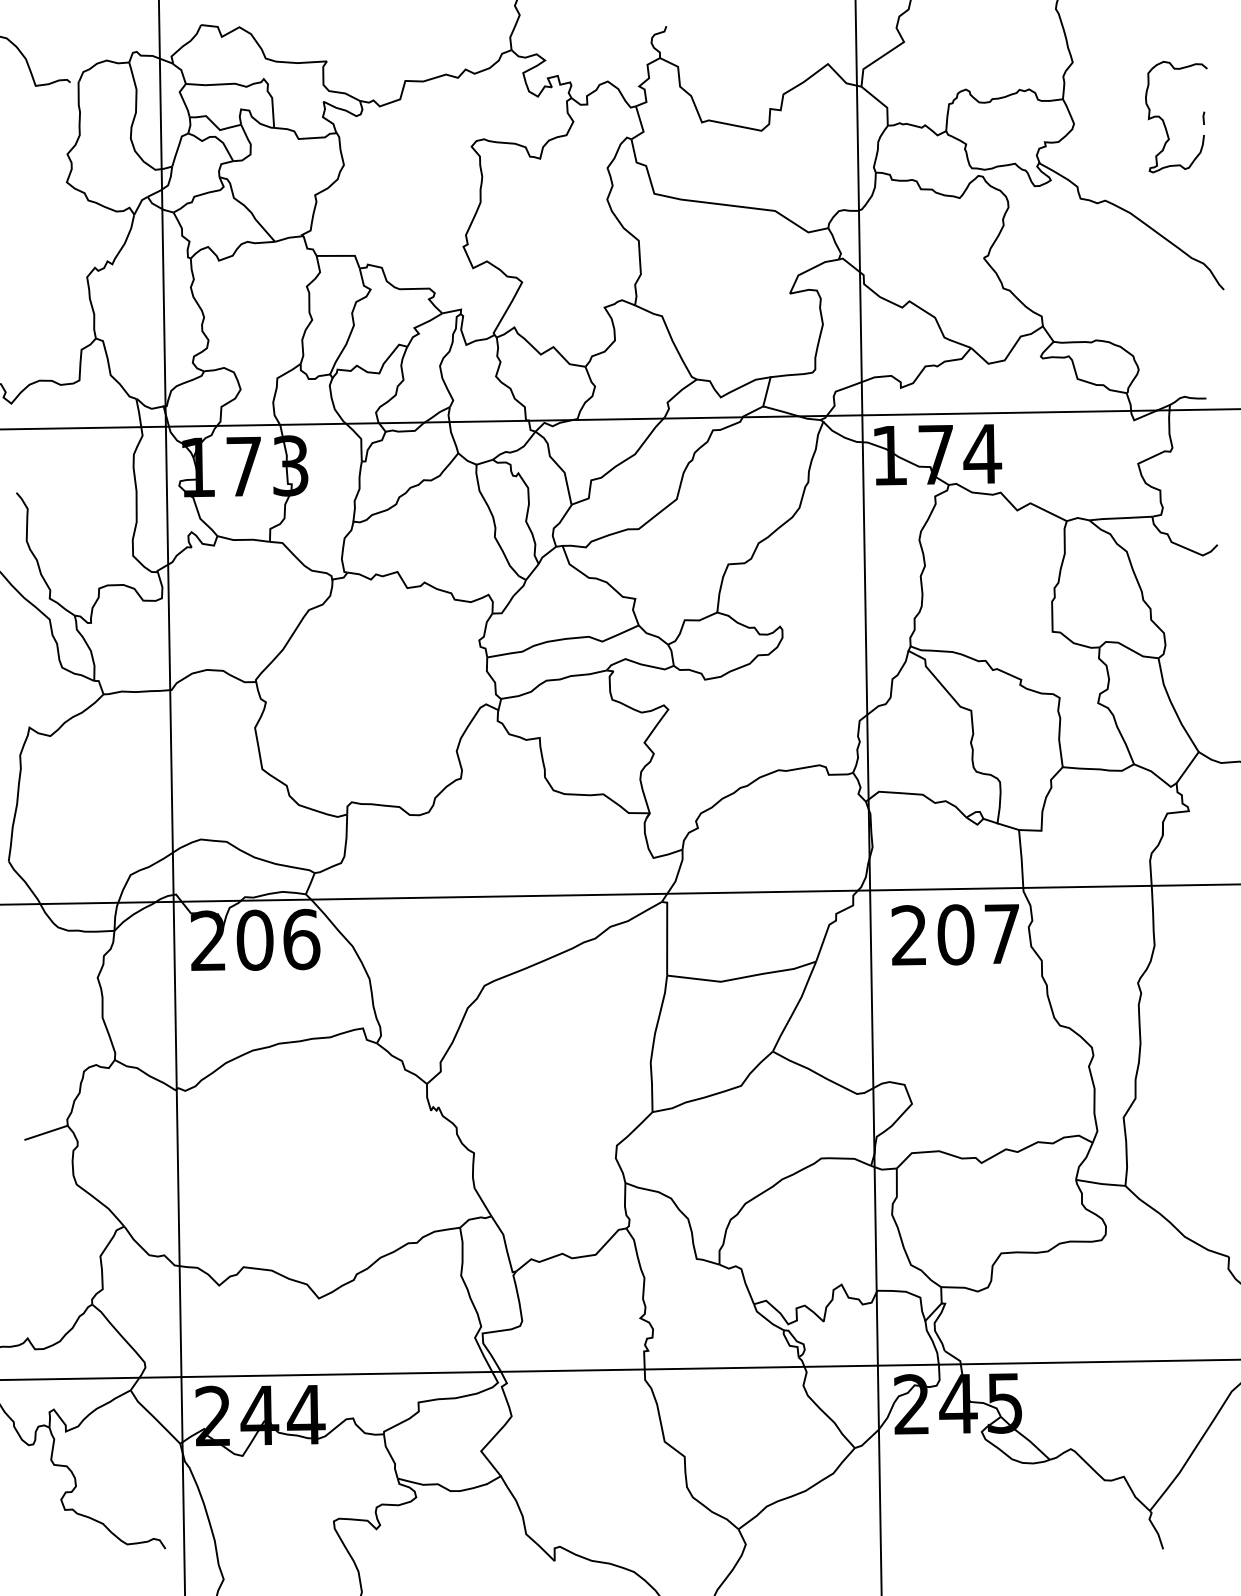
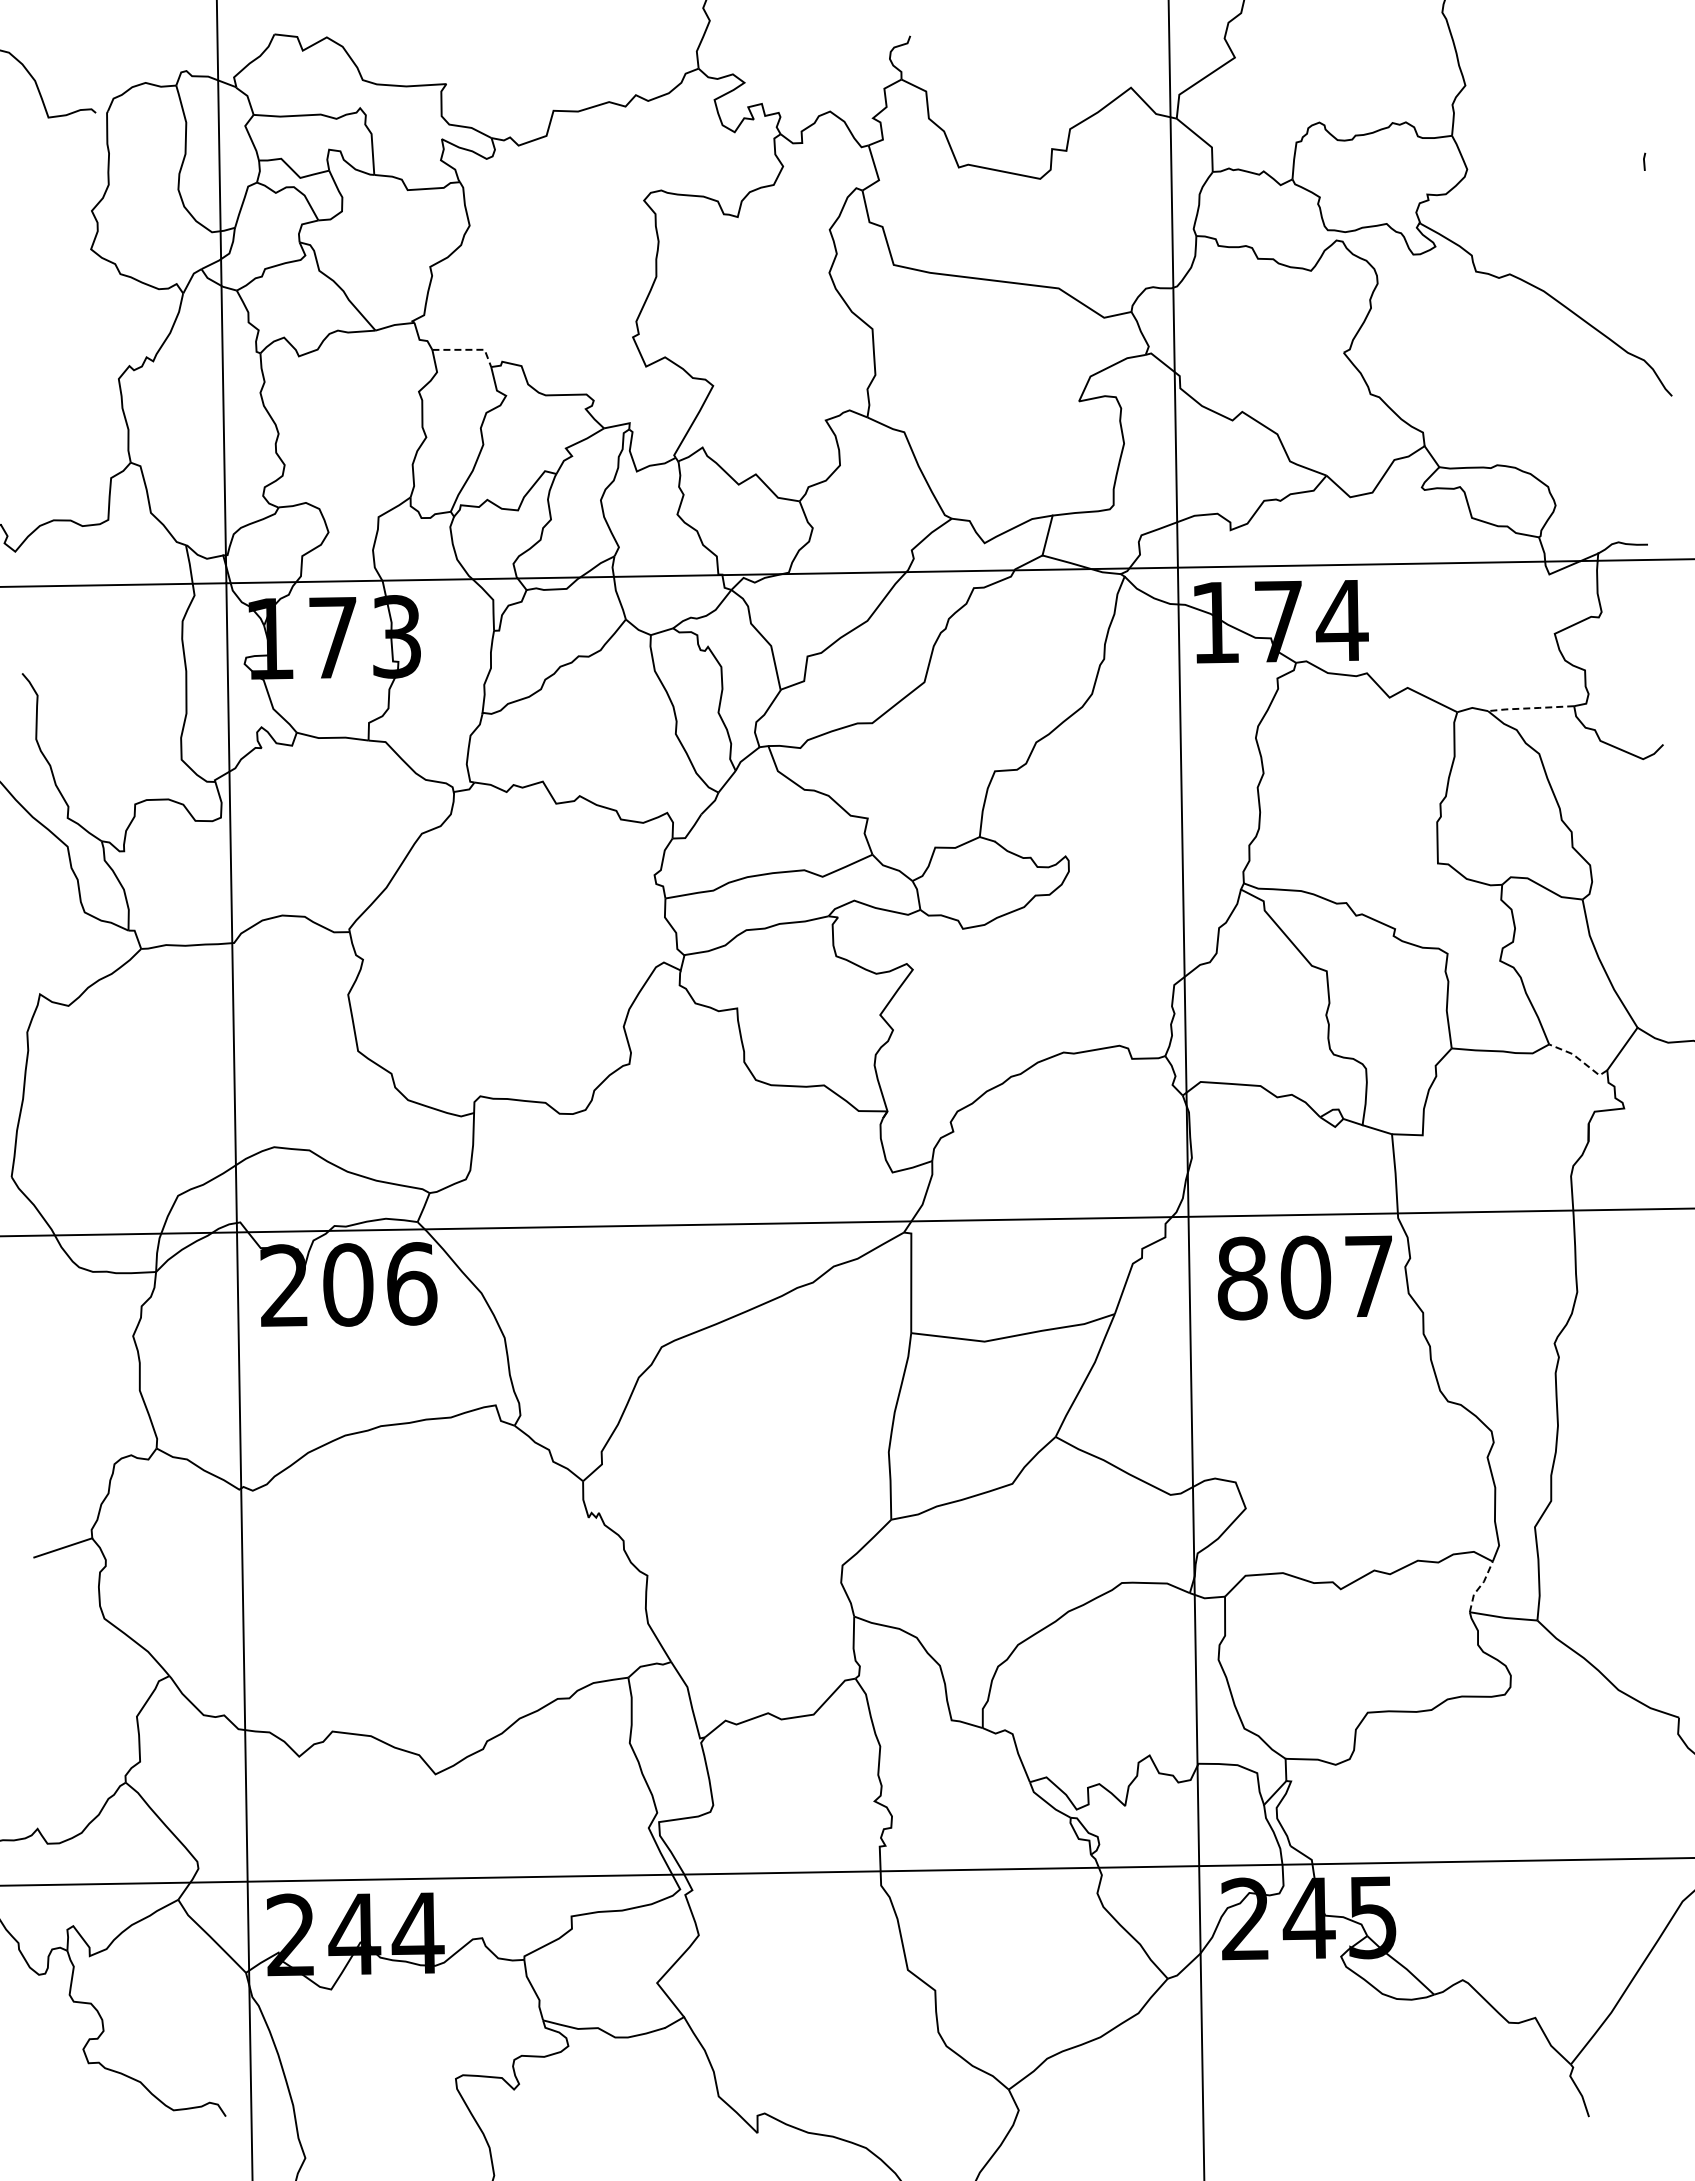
curve: (1164, 121) -> (1590, 166), removed
line: (343, 255) -> (468, 349), solid -> dashed
line: (1120, 518) -> (1530, 708), solid -> dashed
line: (1156, 775) -> (1579, 1059), solid -> dashed
text: (909, 935) -> (1242, 1278), 207 -> 807
line: (1083, 1161) -> (1480, 1586), solid -> dashed

